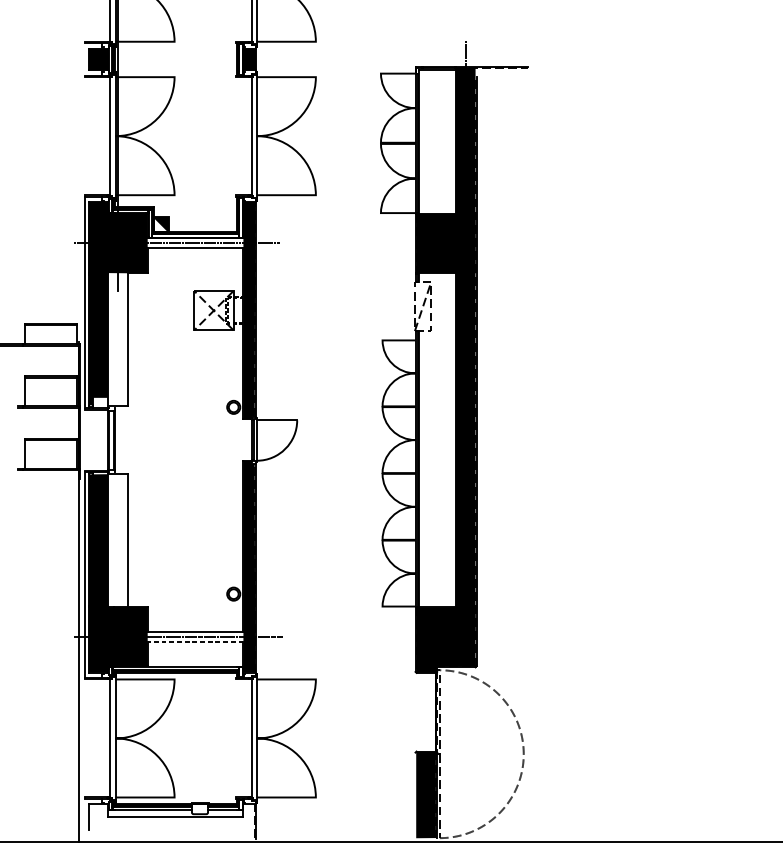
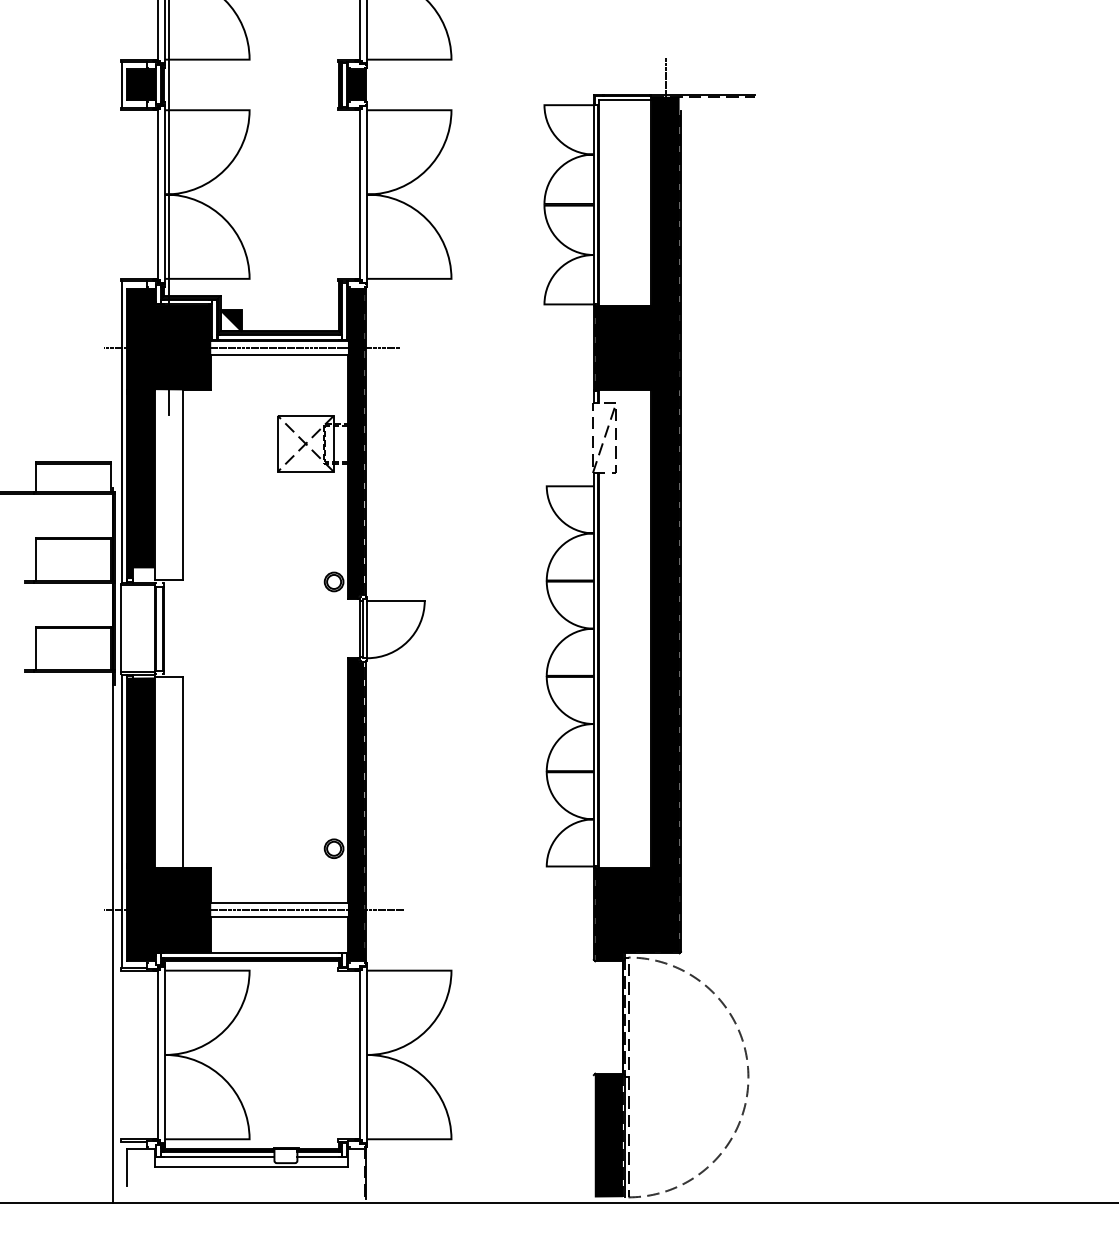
line: (85, 59) -> (122, 84), added
line: (84, 439) -> (121, 628), added
line: (195, 641) -> (279, 916), dashed -> solid

